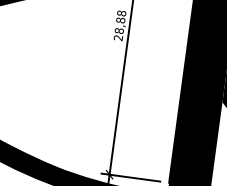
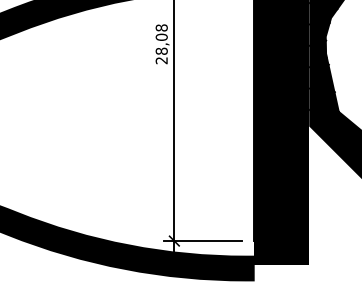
text: (120, 19) -> (161, 36), 28,88 -> 28,08

